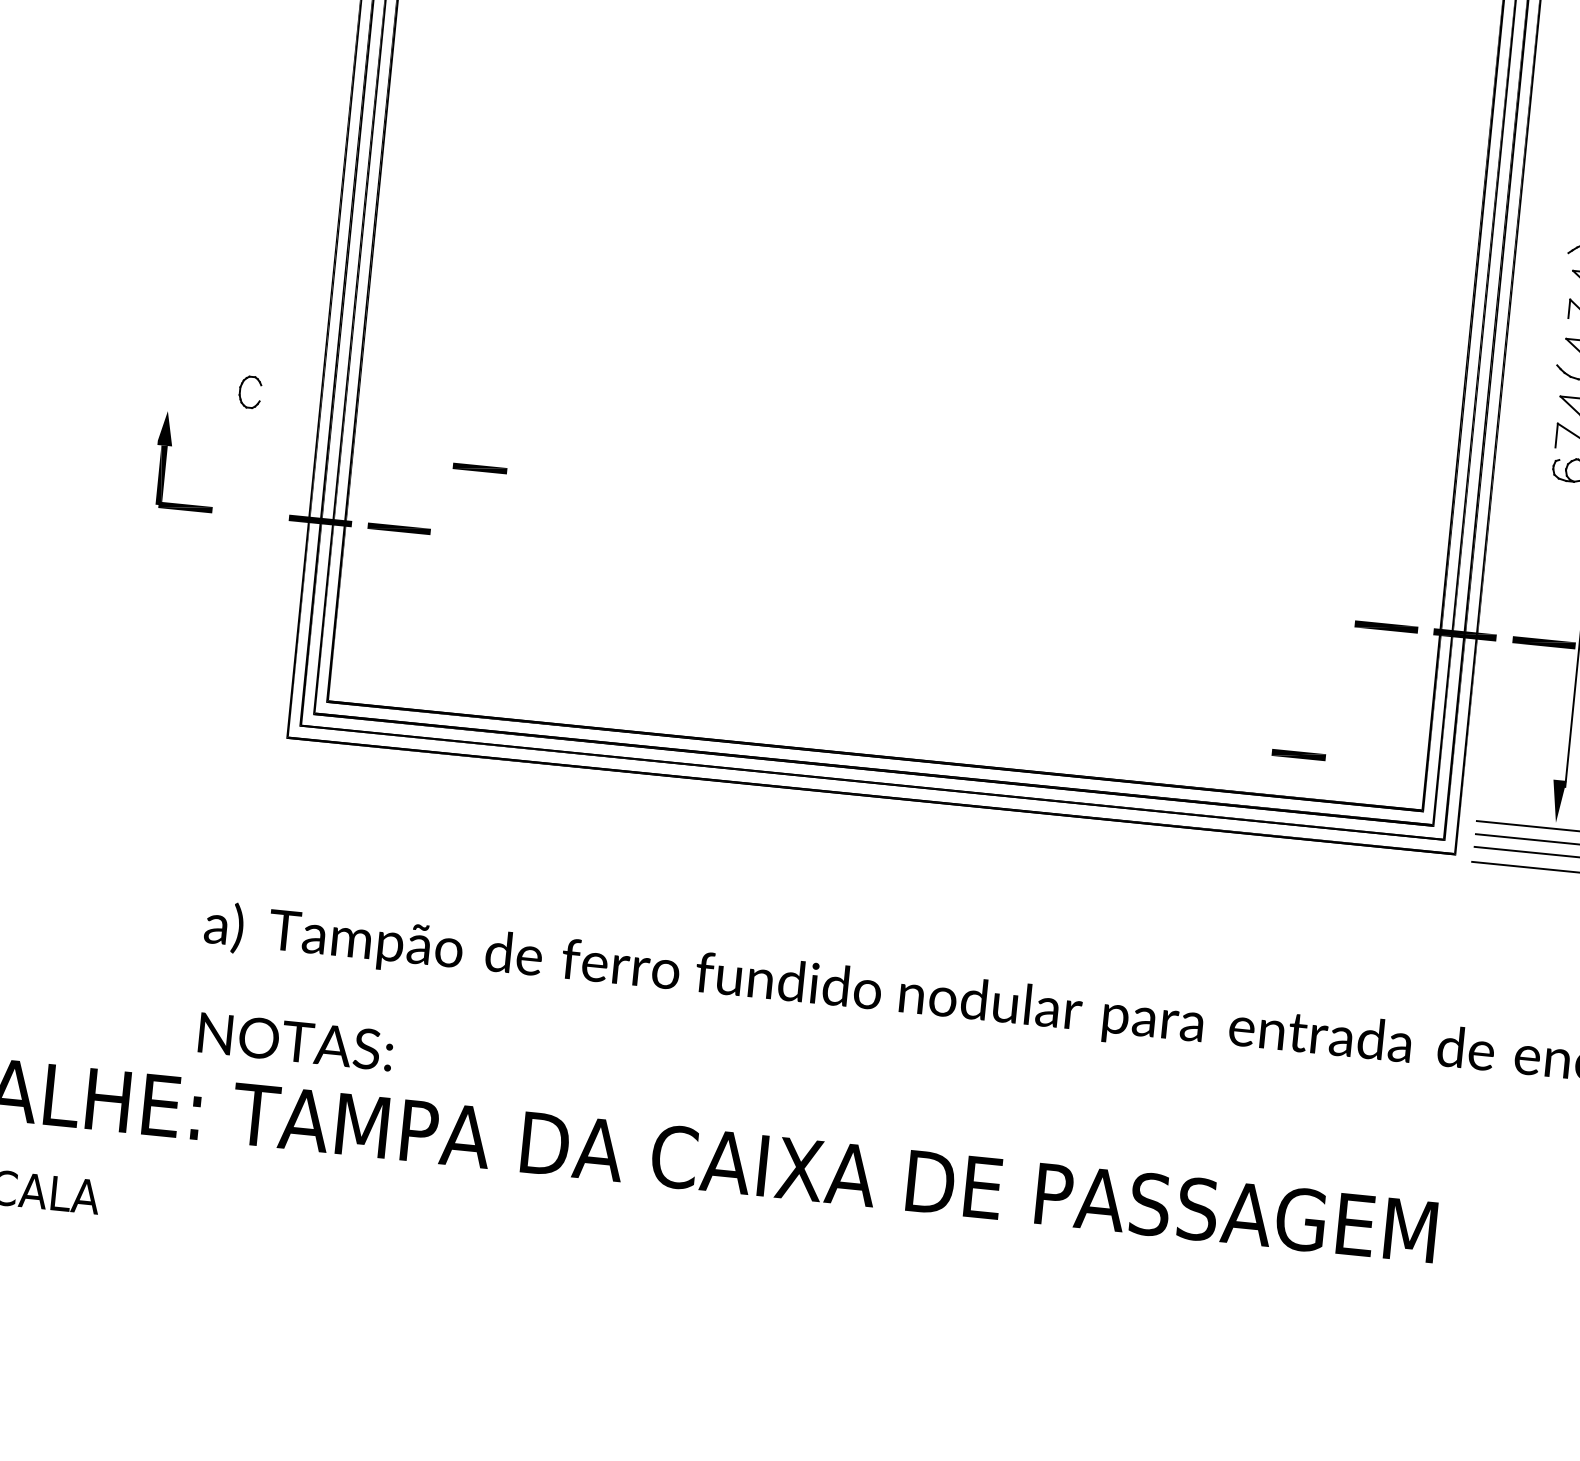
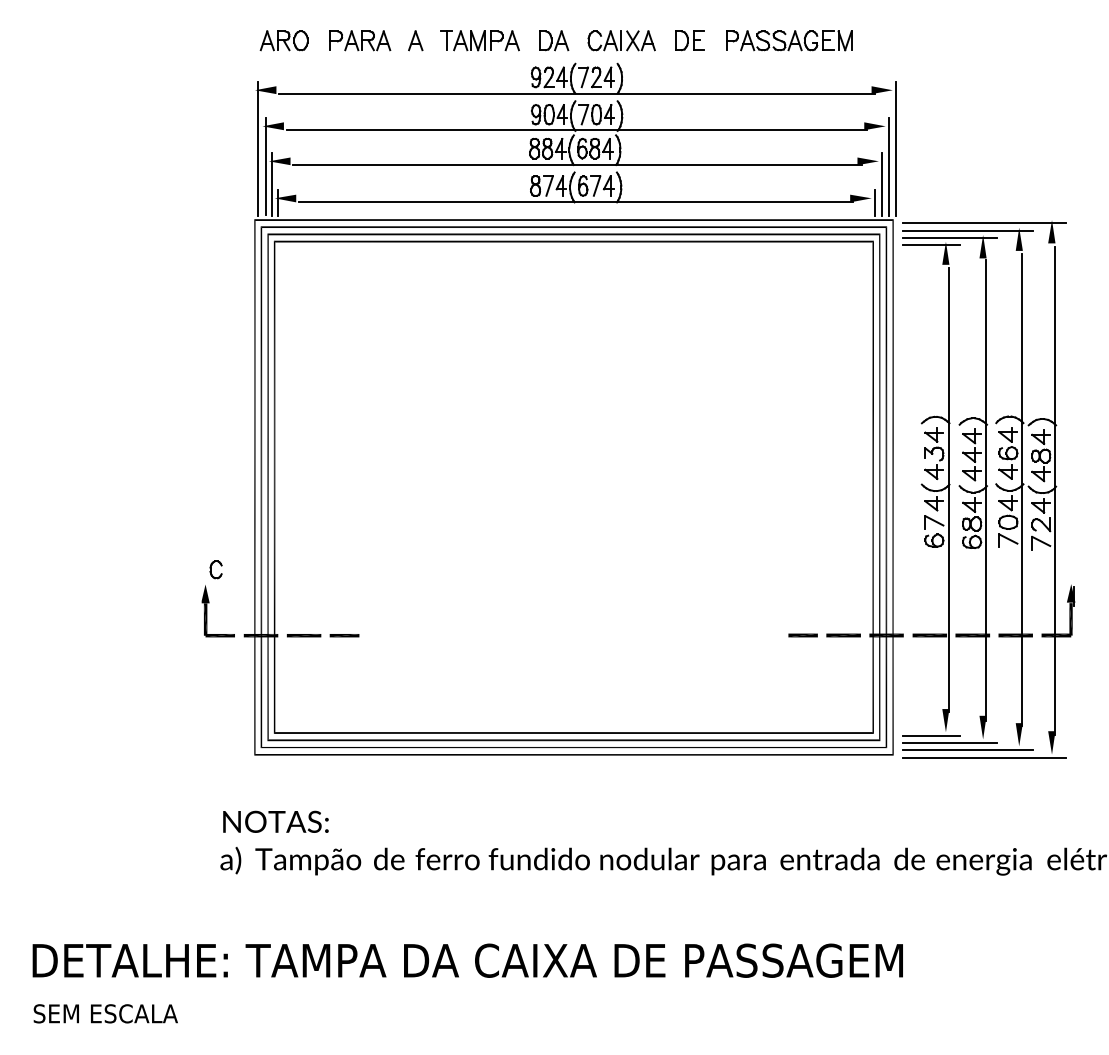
part: (166, 460) -> (207, 611), moved
line: (479, 468) -> (344, 635), moved
line: (1297, 754) -> (802, 635), moved
text: (295, 1041) -> (275, 821), moved

